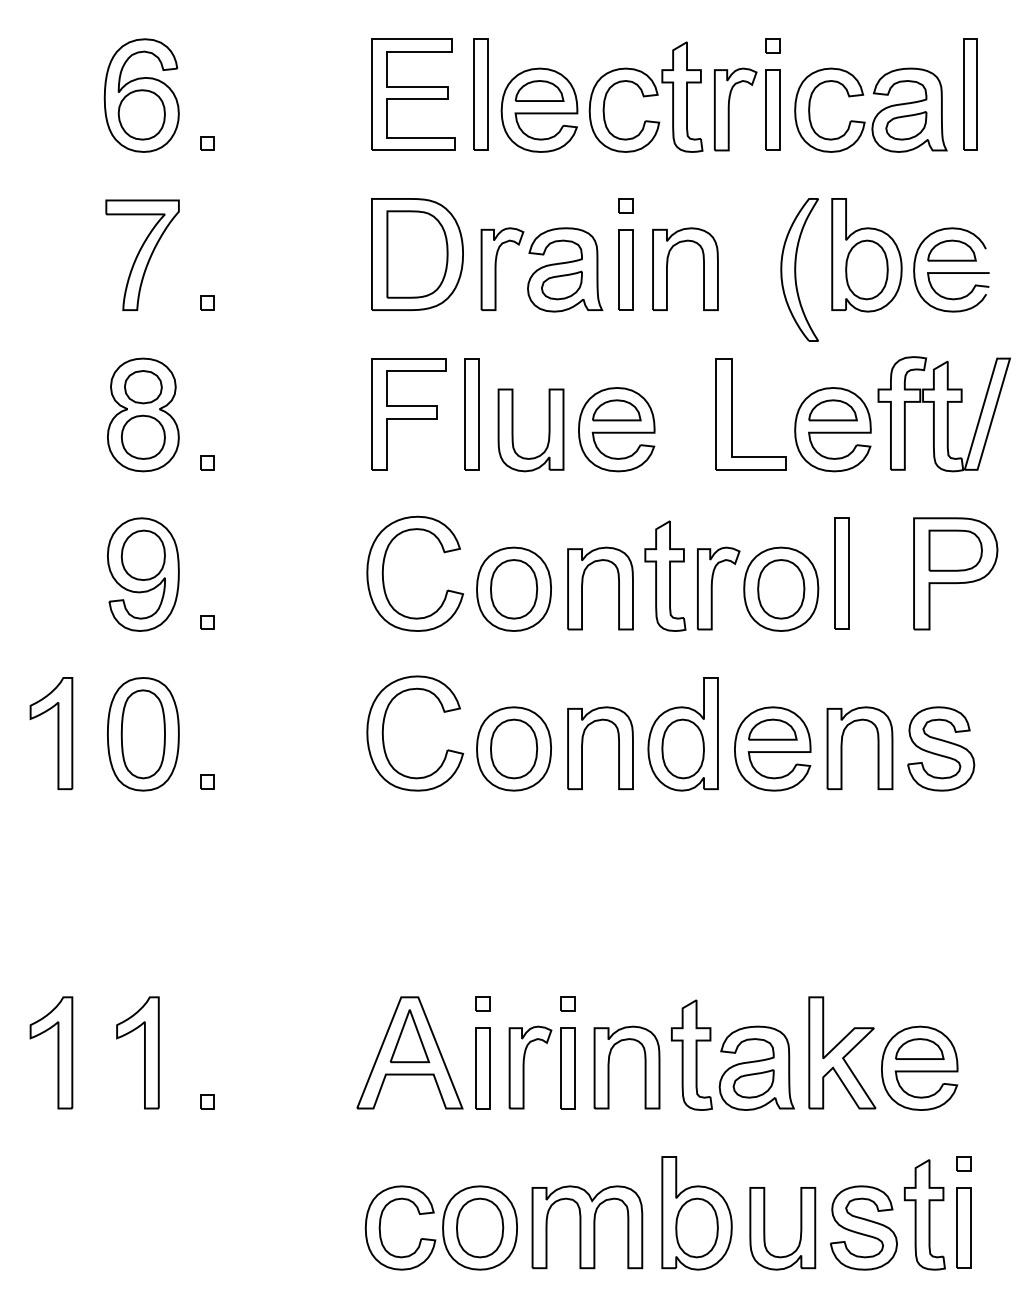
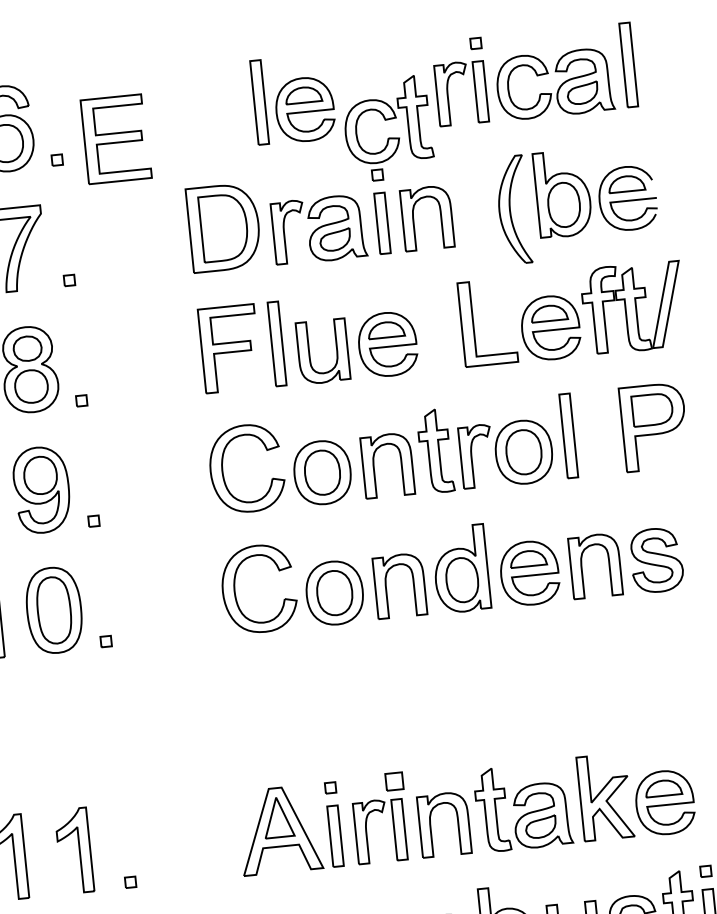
part: (413, 94) -> (116, 138), moved
part: (645, 96) -> (386, 119), moved
part: (567, 1003) -> (394, 780), size x1.6

